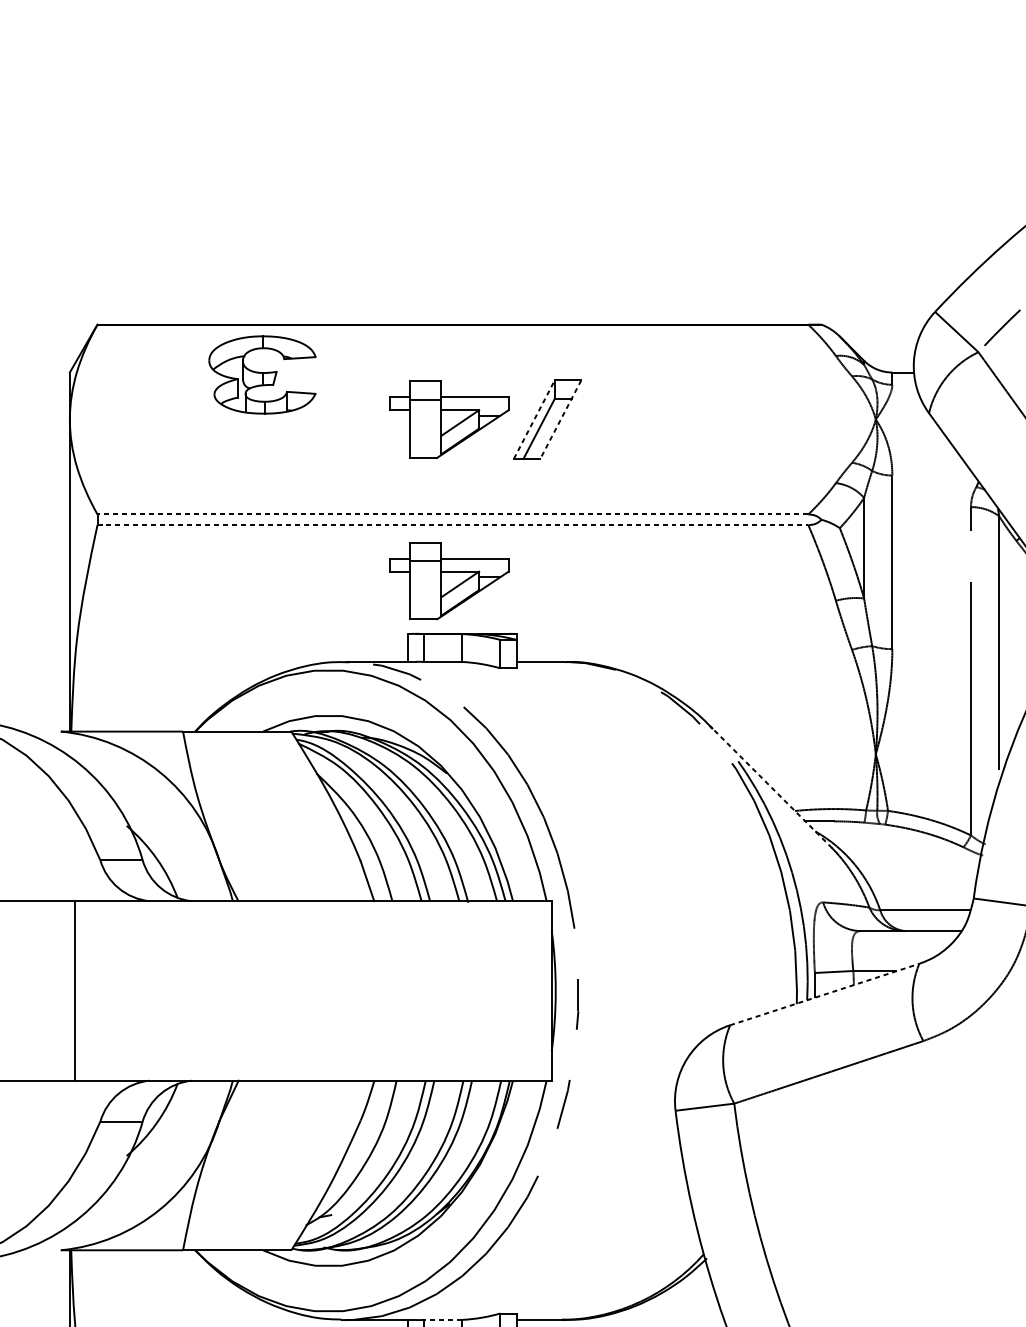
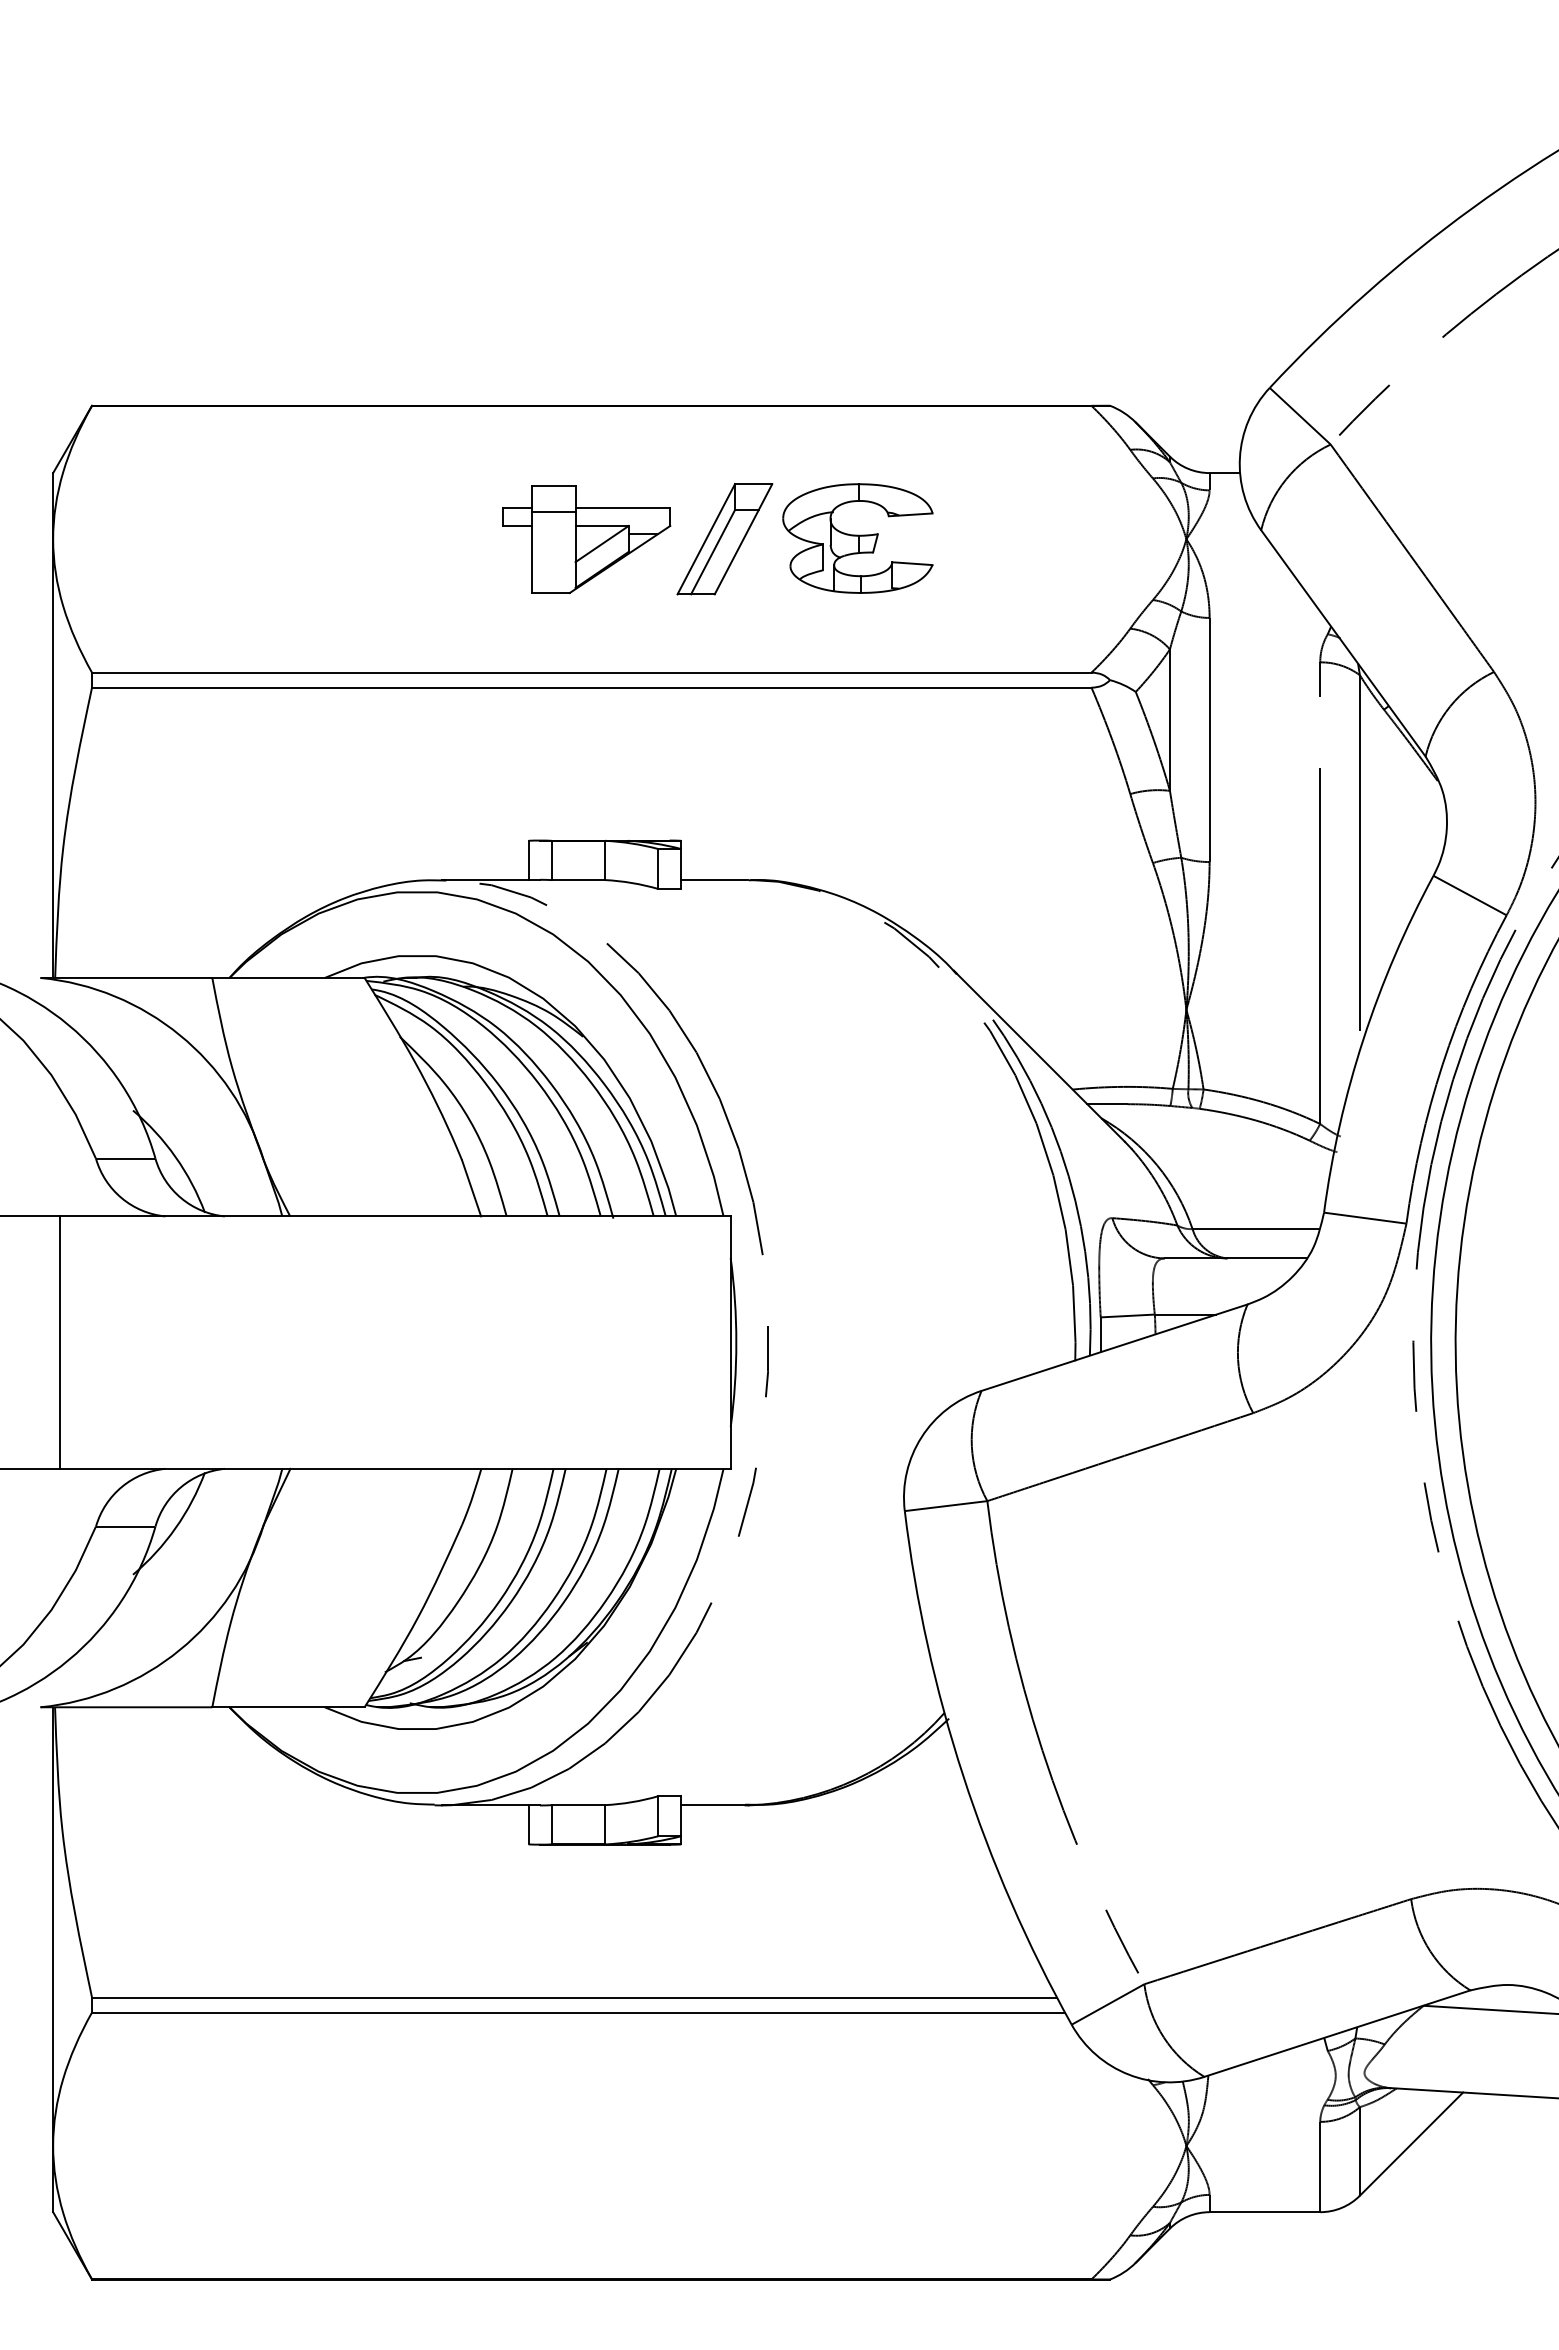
part: (262, 374) -> (857, 538), moved
line: (534, 419) -> (706, 538), dashed -> solid
line: (560, 419) -> (743, 539), dashed -> solid
line: (452, 514) -> (591, 672), dashed -> solid
line: (452, 525) -> (591, 687), dashed -> solid
part: (449, 581) -> (586, 766), removed
line: (771, 787) -> (1039, 1056), dashed -> solid
line: (824, 994) -> (1114, 1347), dashed -> solid
line: (443, 1320) -> (578, 1805), dashed -> solid

